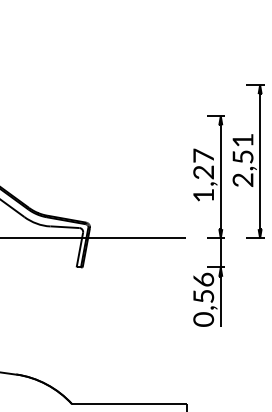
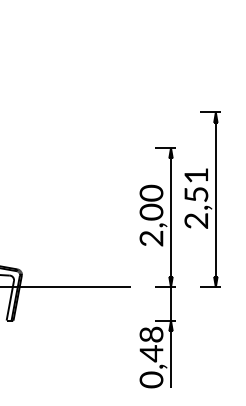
text: (203, 175) -> (151, 215), 1,27 -> 2,00
text: (203, 288) -> (151, 344), 0,56 -> 0,48

